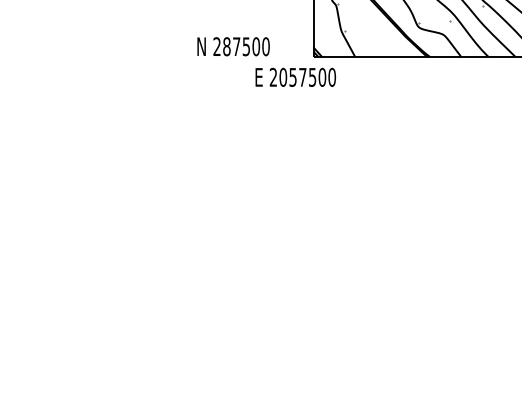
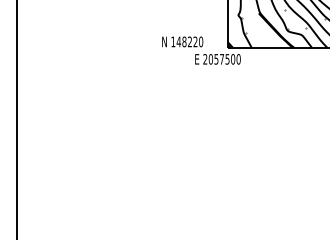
text: (236, 45) -> (184, 41), 287500 -> 148220

